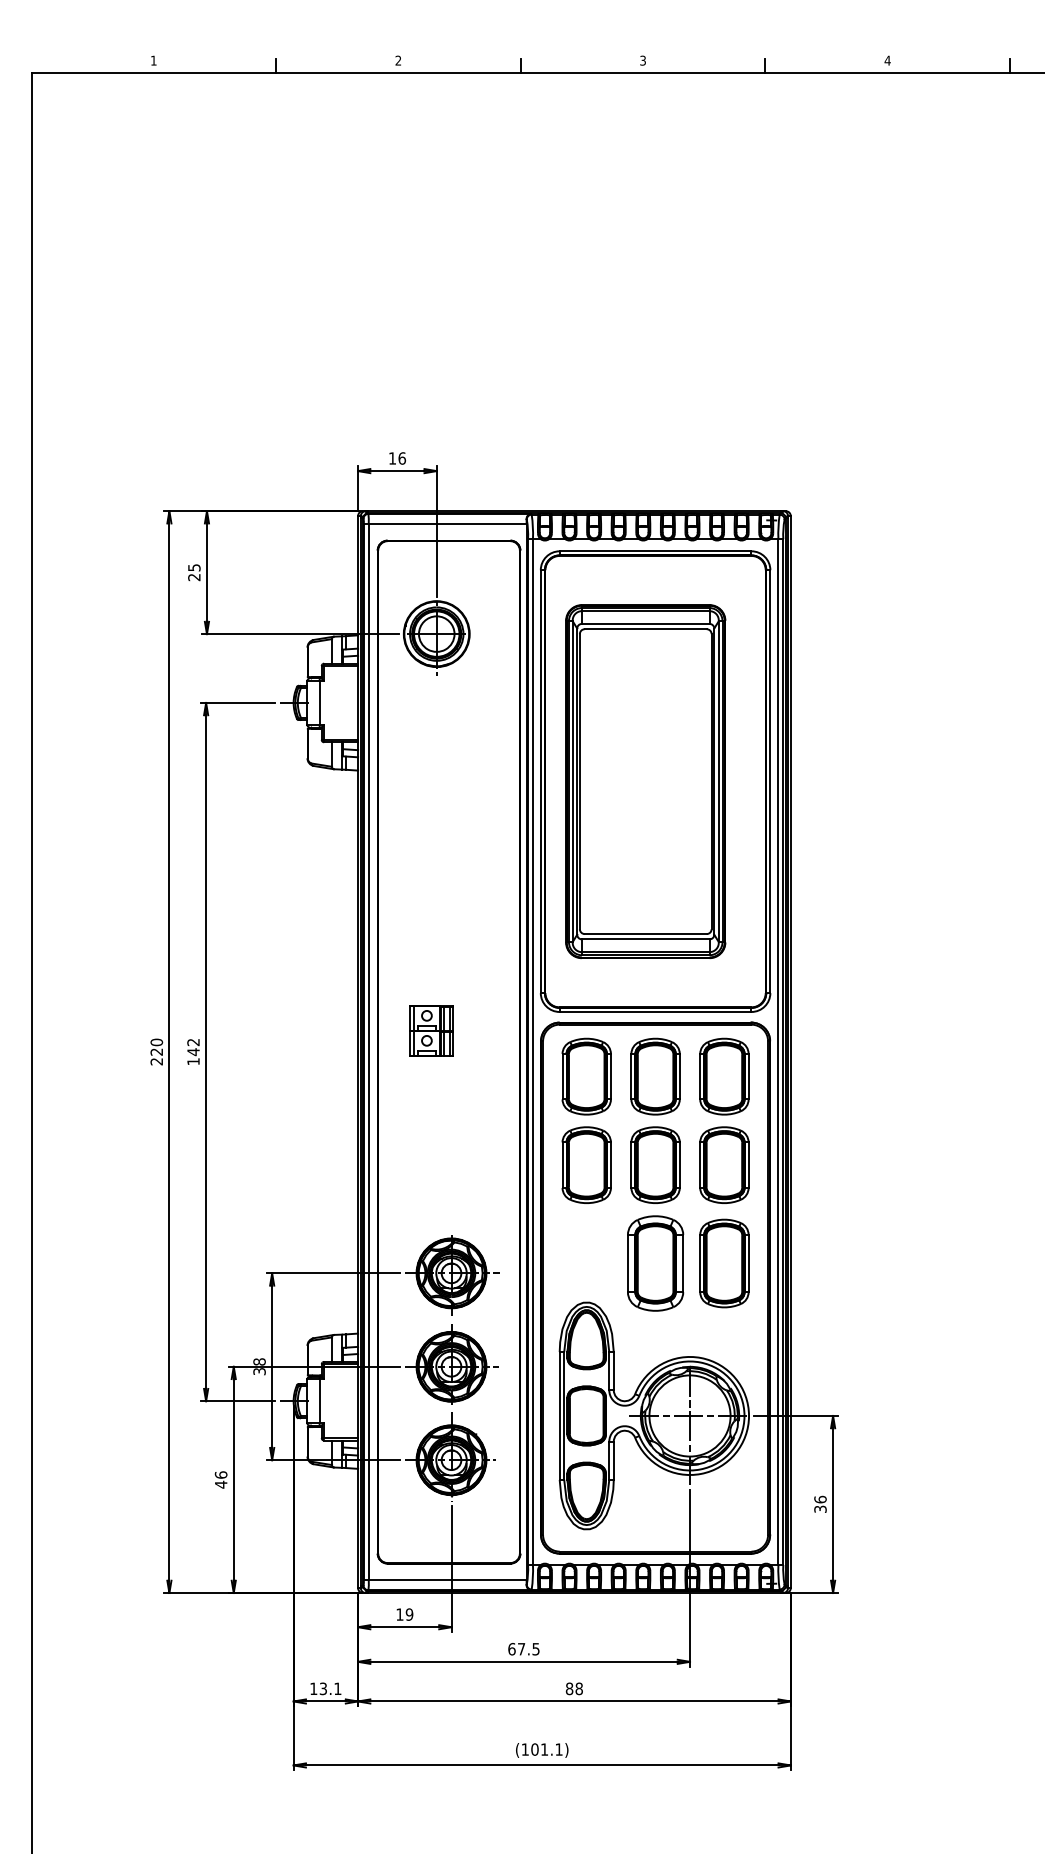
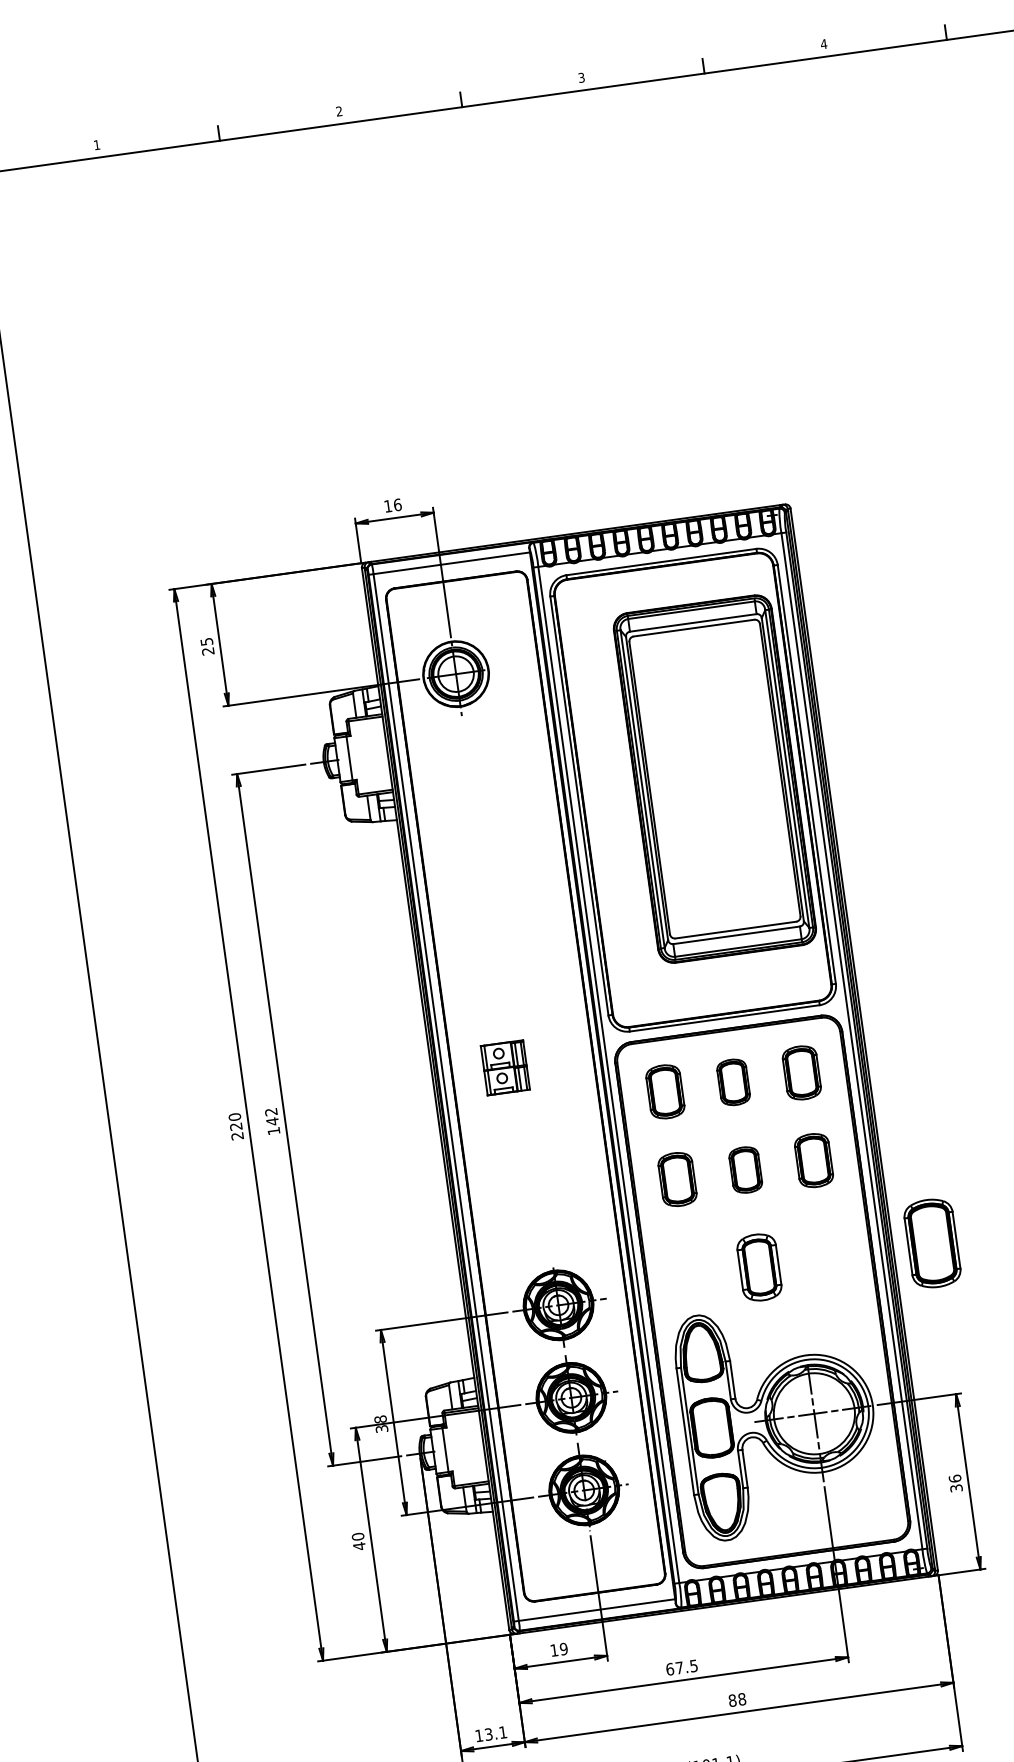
part: (645, 781) -> (714, 779), moved
part: (586, 1076) -> (665, 1091), size x0.7
part: (655, 1076) -> (733, 1082), size x0.6
part: (724, 1076) -> (801, 1072), size x0.7
part: (586, 1164) -> (677, 1178), size x0.7
part: (655, 1164) -> (745, 1169), size x0.6
part: (724, 1164) -> (813, 1159), size x0.7
part: (655, 1263) -> (759, 1267), size x0.7
part: (724, 1263) -> (932, 1243), moved
text: (220, 1474) -> (357, 1536), 46 -> 40

